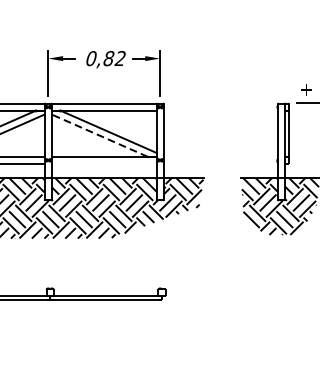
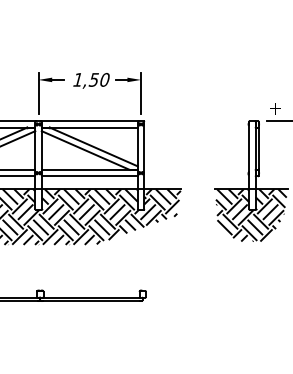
text: (106, 58) -> (91, 79), 0,82 -> 1,50
line: (99, 135) -> (85, 150), dashed -> solid
line: (103, 163) -> (89, 176), added

